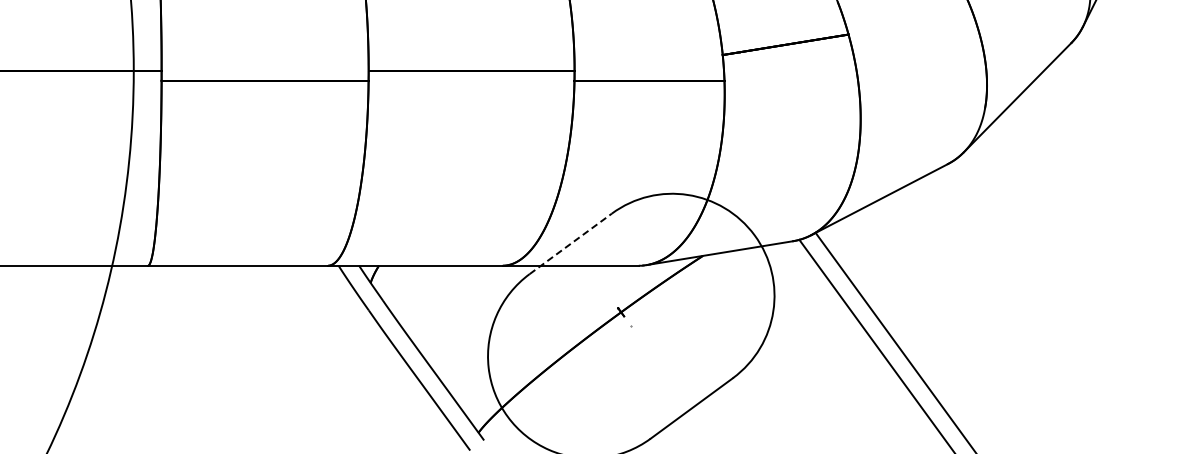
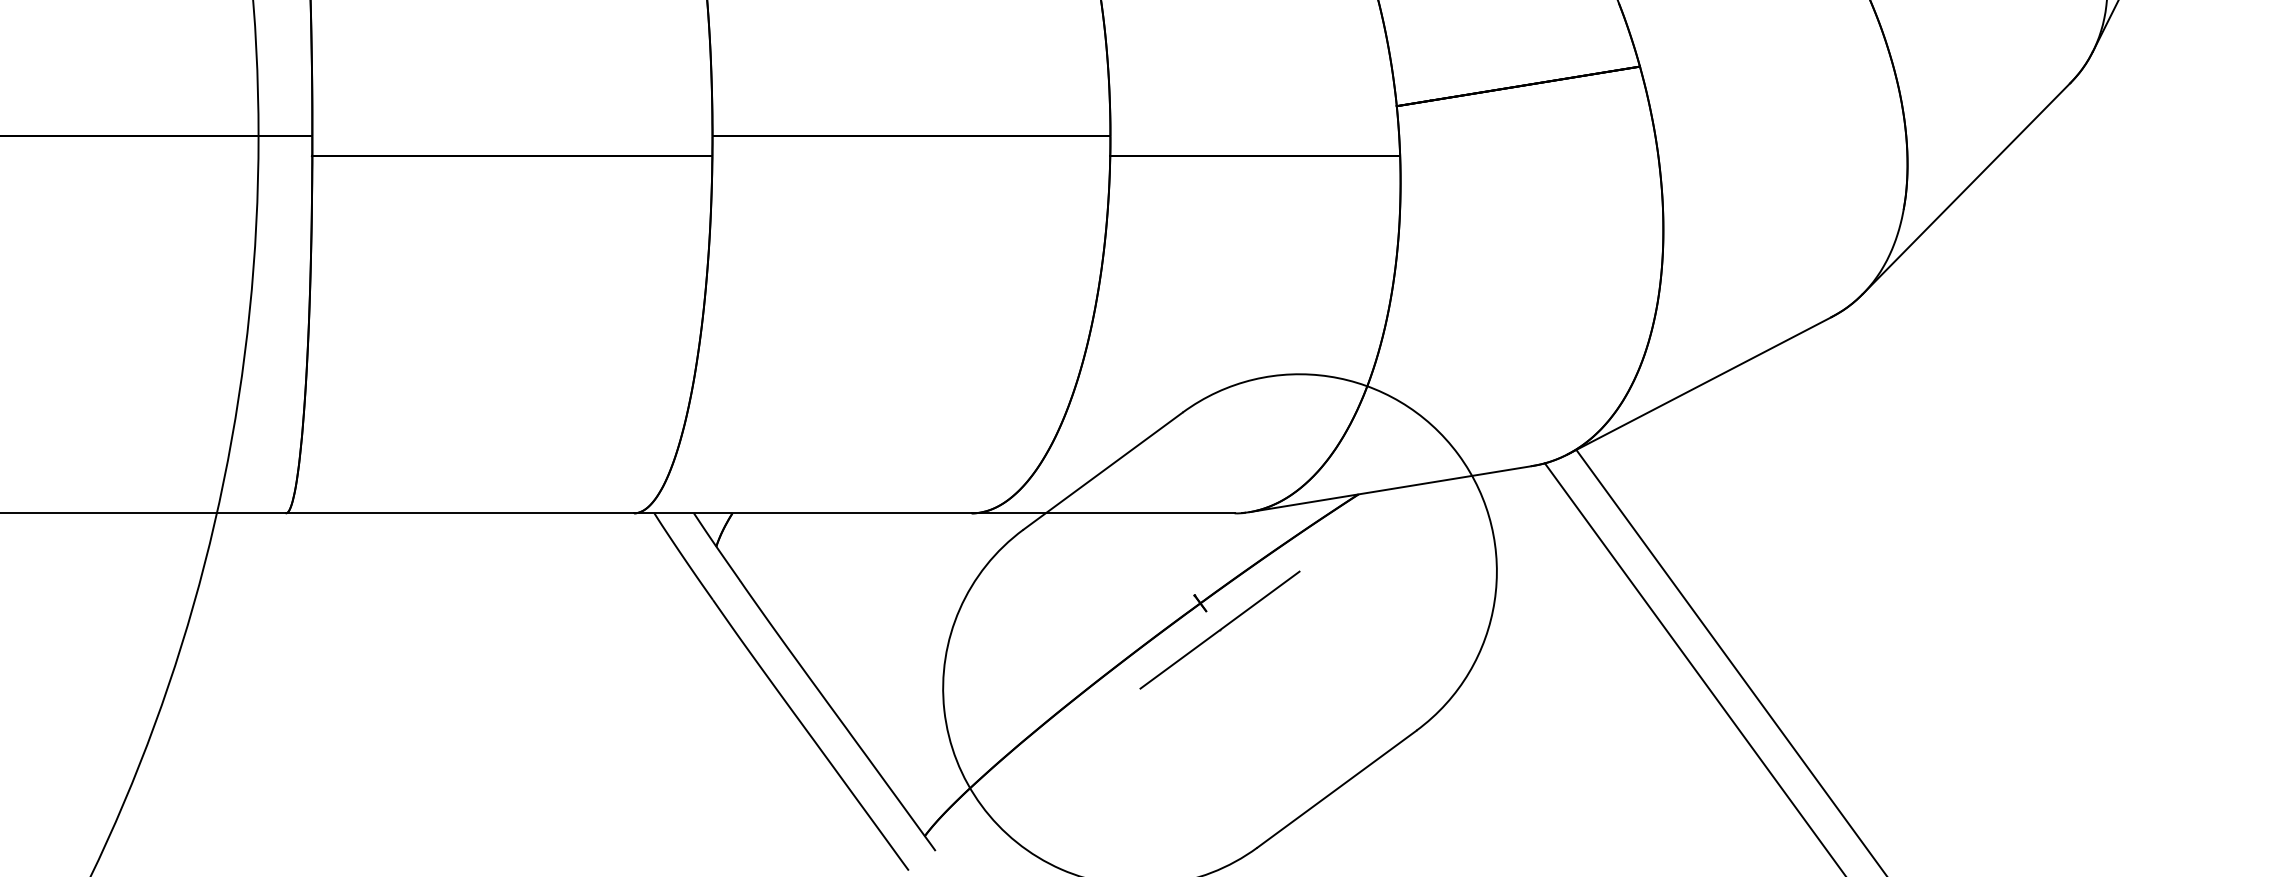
line: (571, 243) -> (1104, 470), dashed -> solid
line: (631, 325) -> (1220, 628), added

